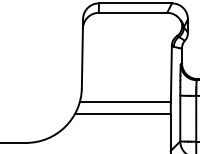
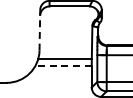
line: (81, 52) -> (39, 29), solid -> dashed
line: (122, 113) -> (63, 65), solid -> dashed

